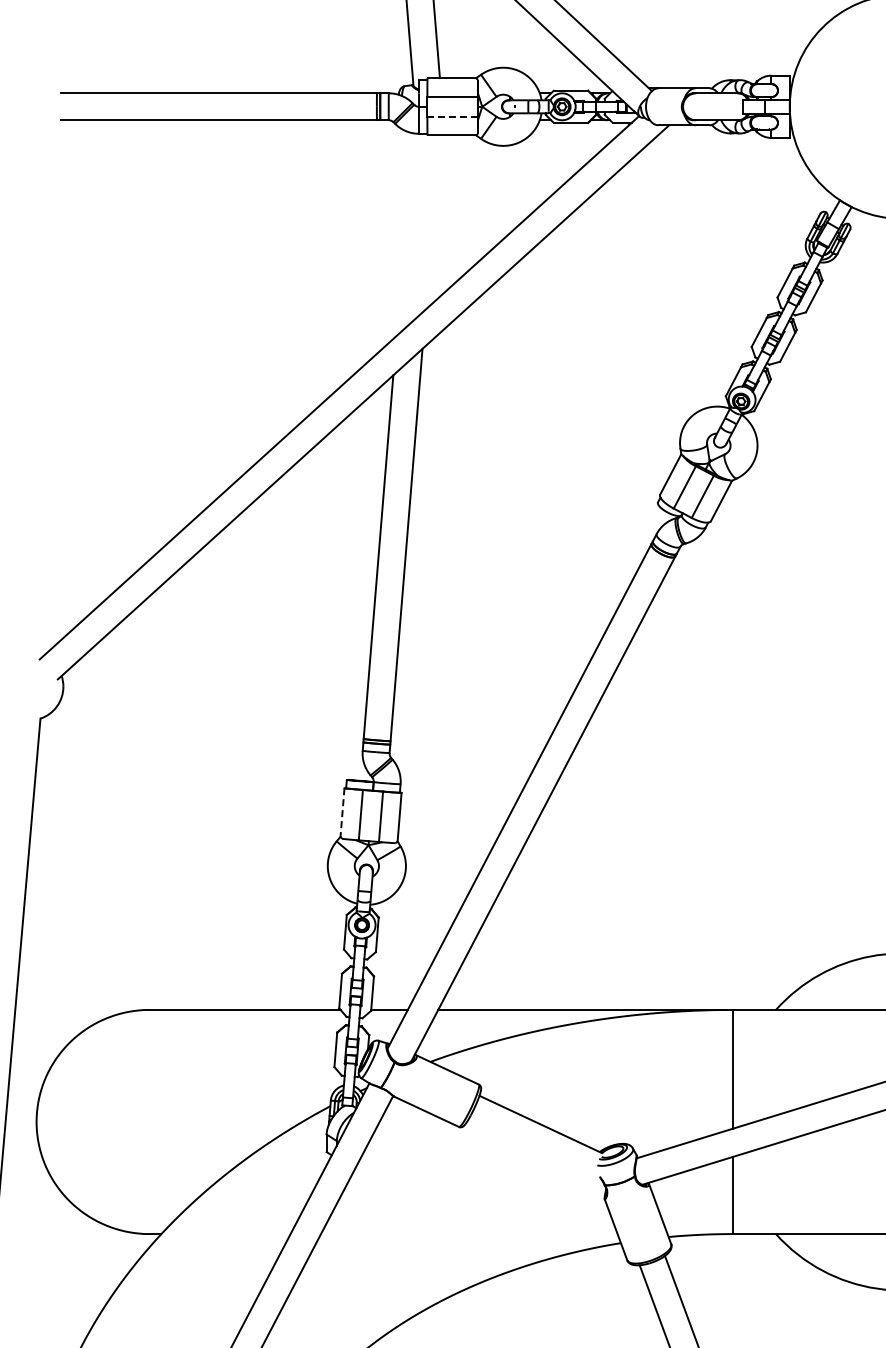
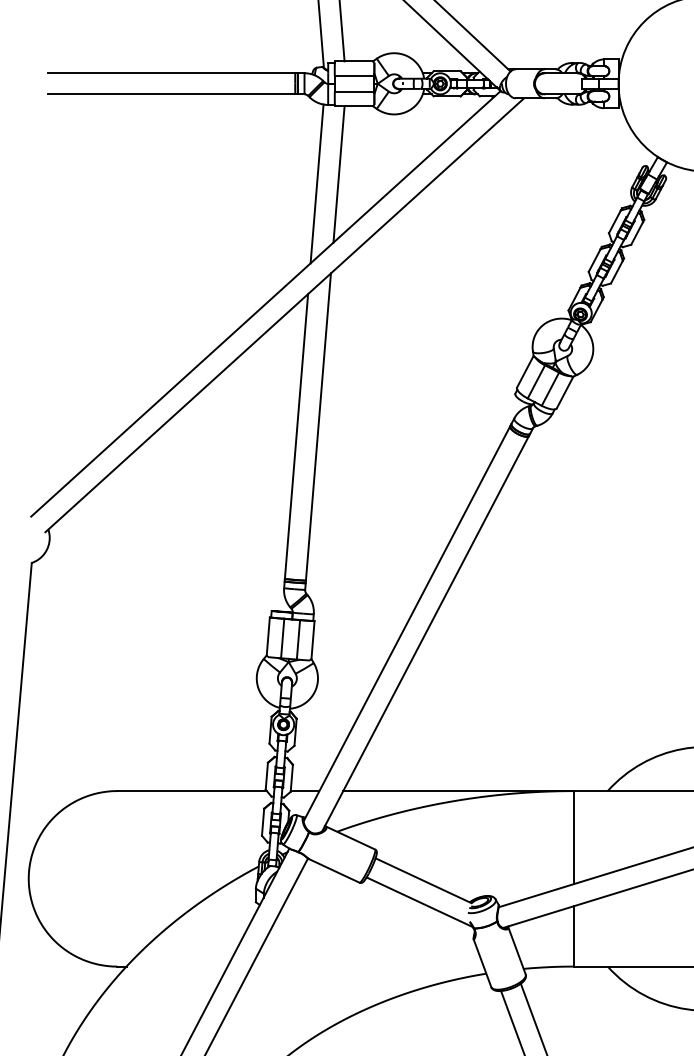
line: (453, 116) -> (355, 91), dashed -> solid
line: (432, 222) -> (338, 174), added
line: (404, 234) -> (316, 183), added
line: (342, 813) -> (268, 637), dashed -> solid
line: (535, 1151) -> (419, 901), added

